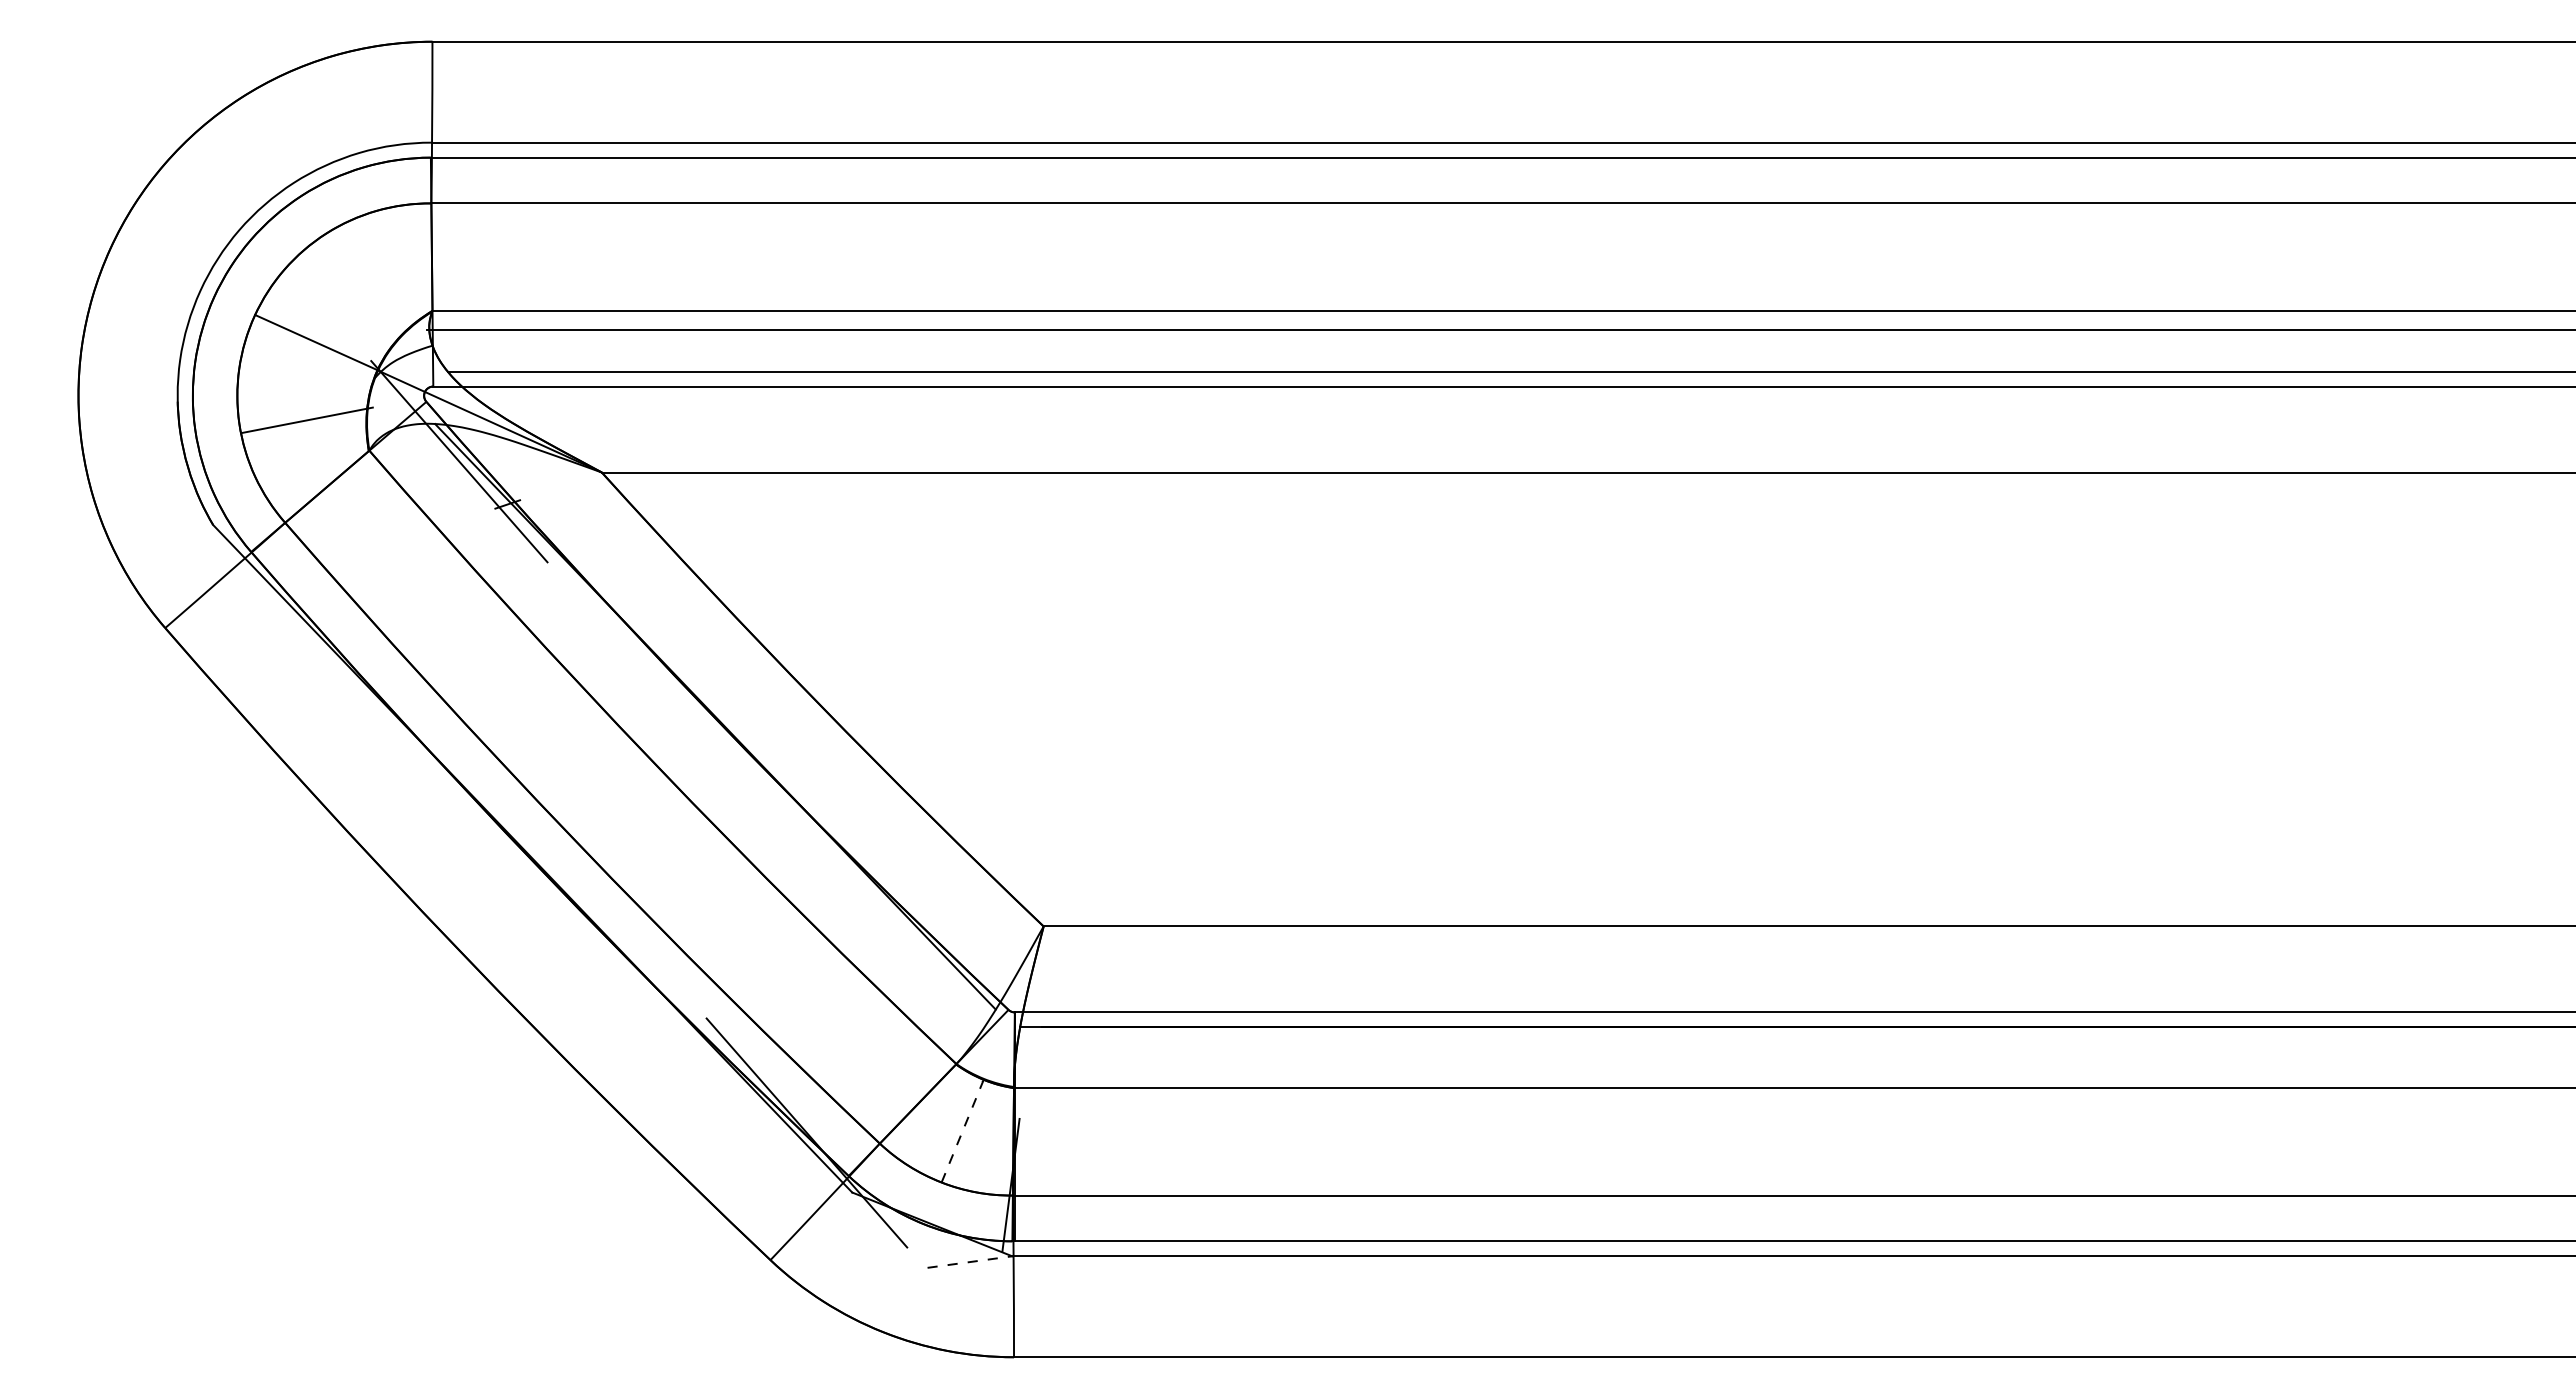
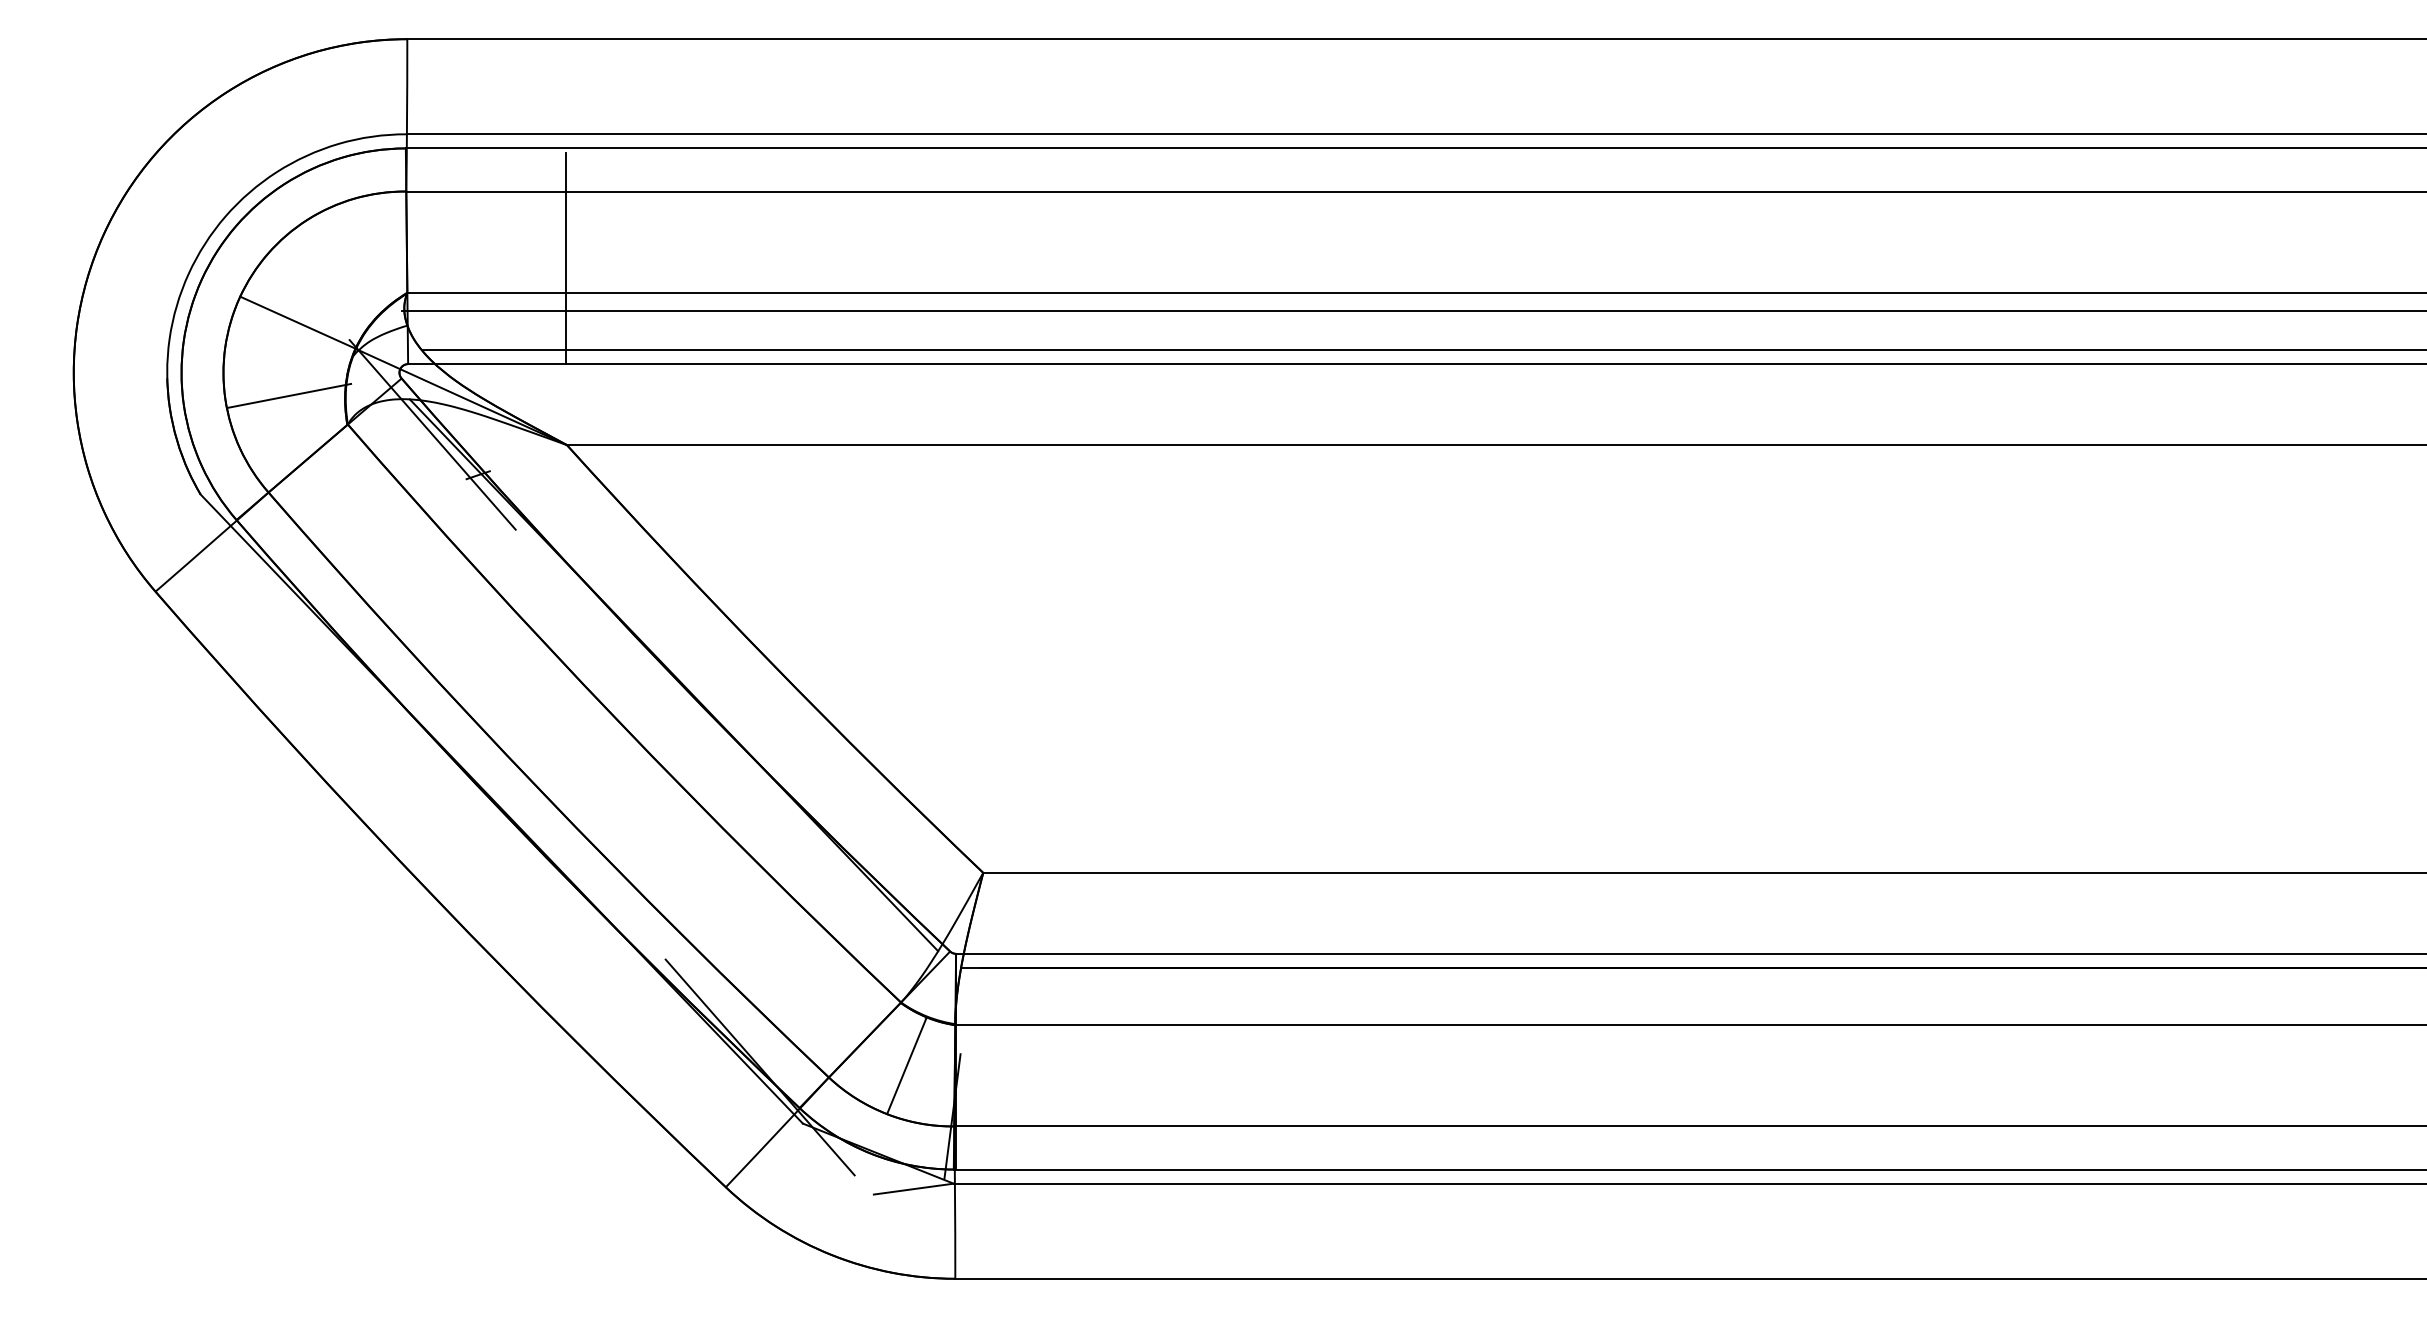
line: (600, 274) -> (565, 258), added
line: (962, 1131) -> (906, 1066), dashed -> solid
line: (969, 1262) -> (913, 1189), dashed -> solid

